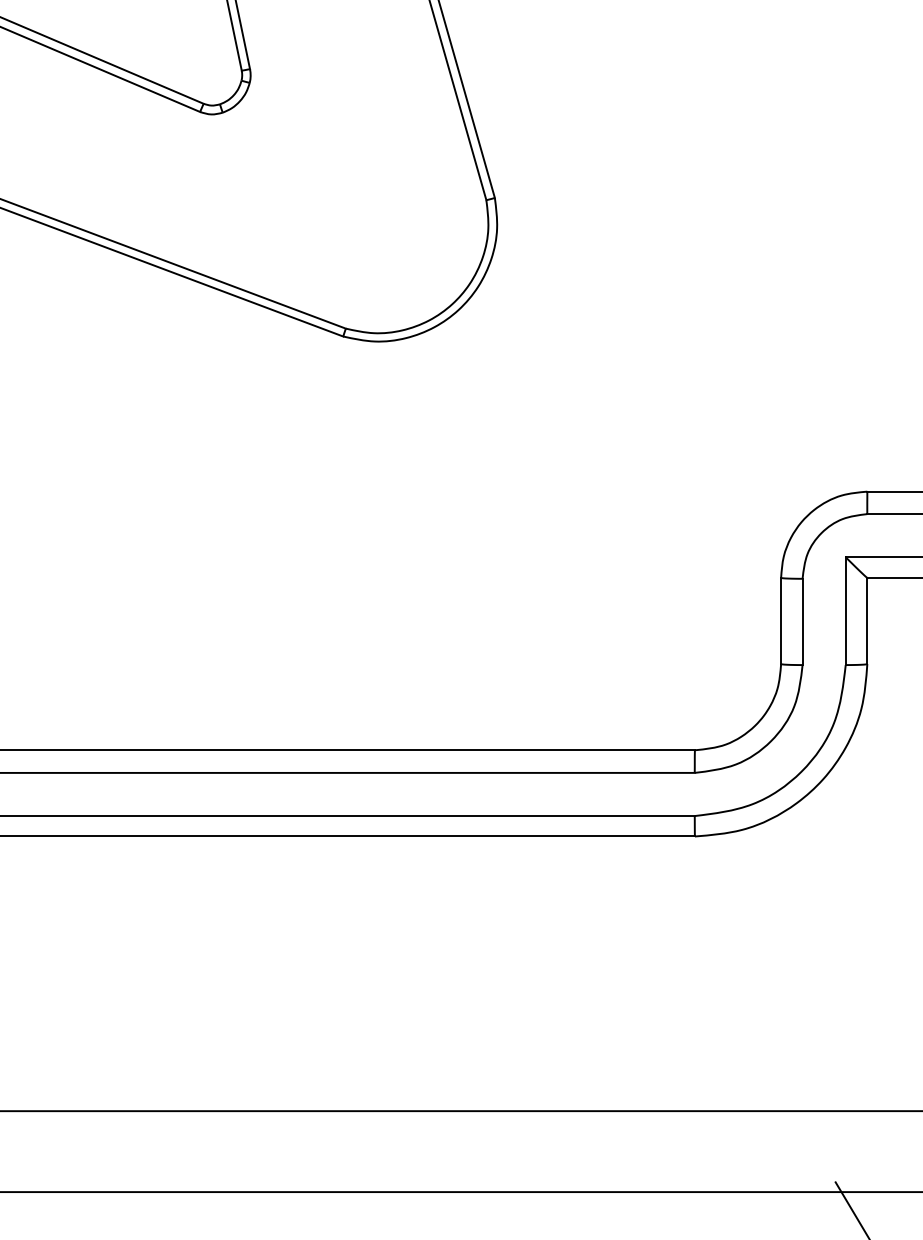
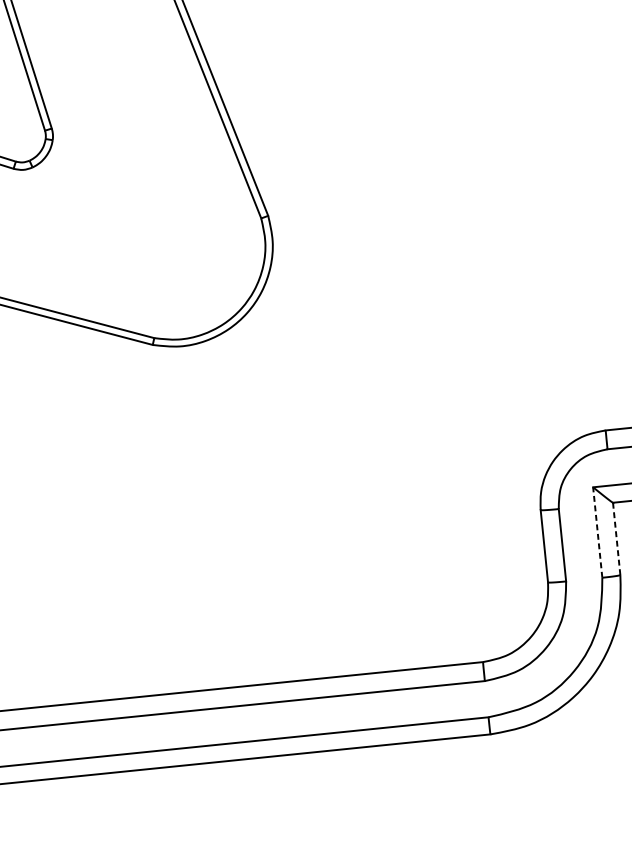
line: (845, 611) -> (597, 532), solid -> dashed
line: (867, 620) -> (616, 538), solid -> dashed

